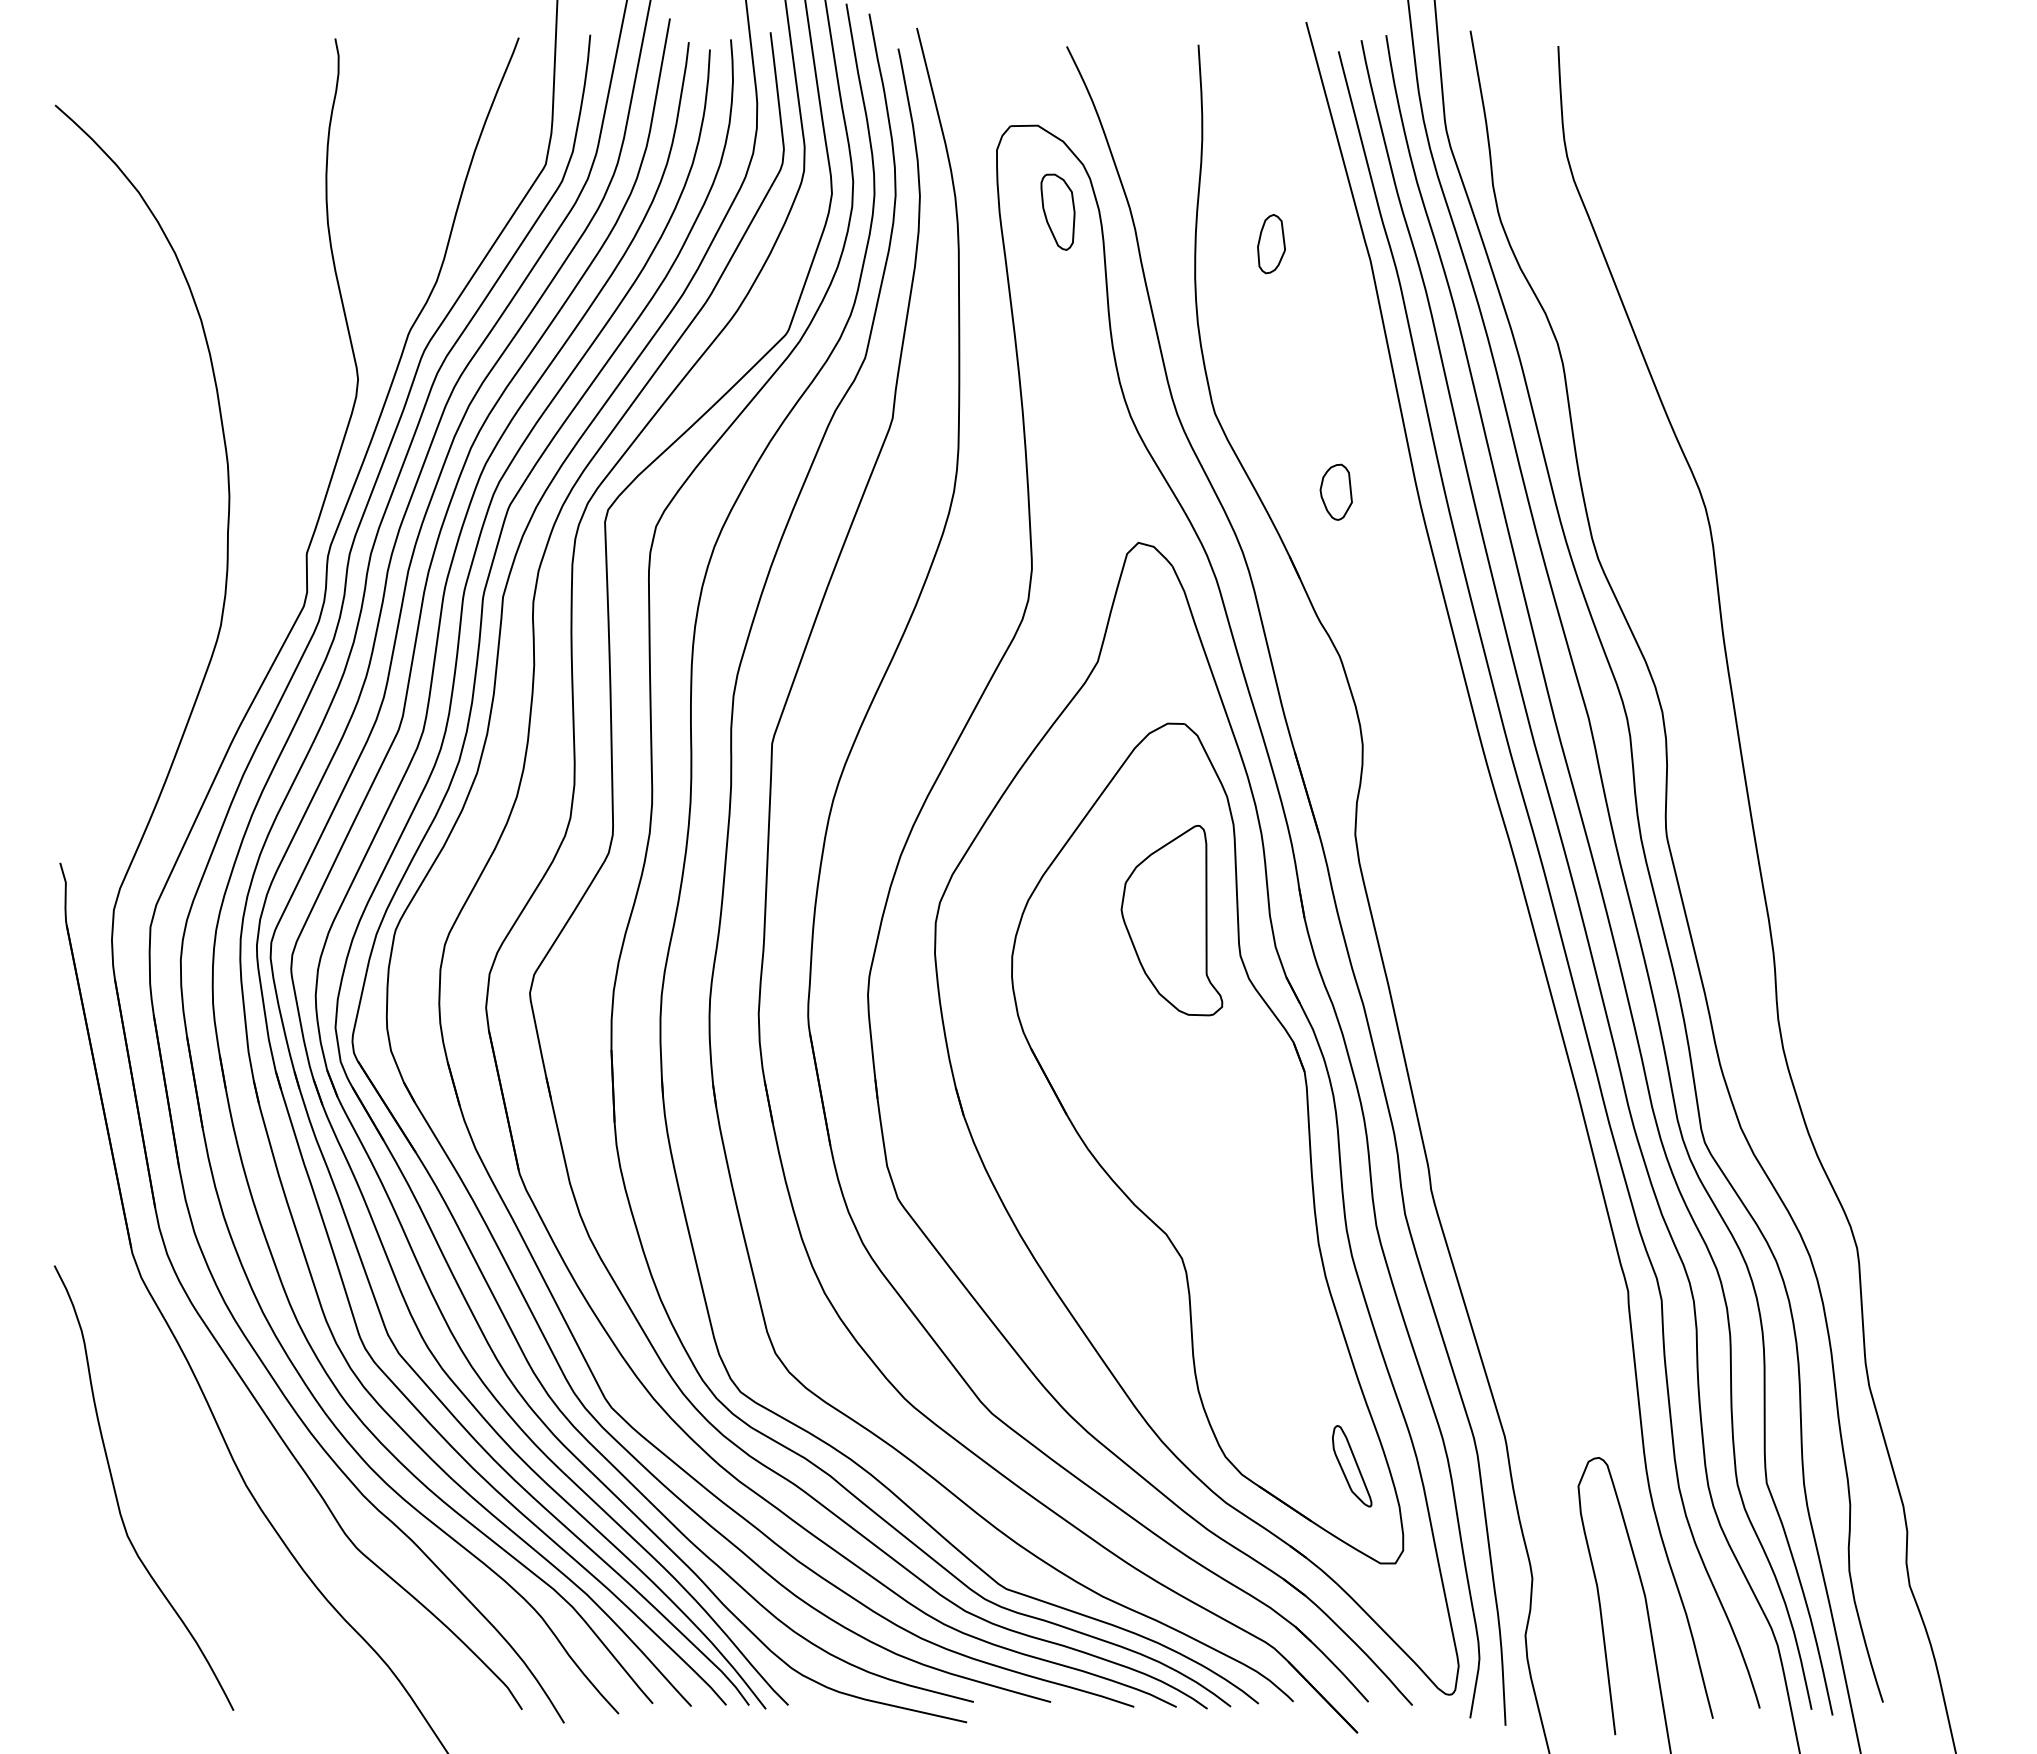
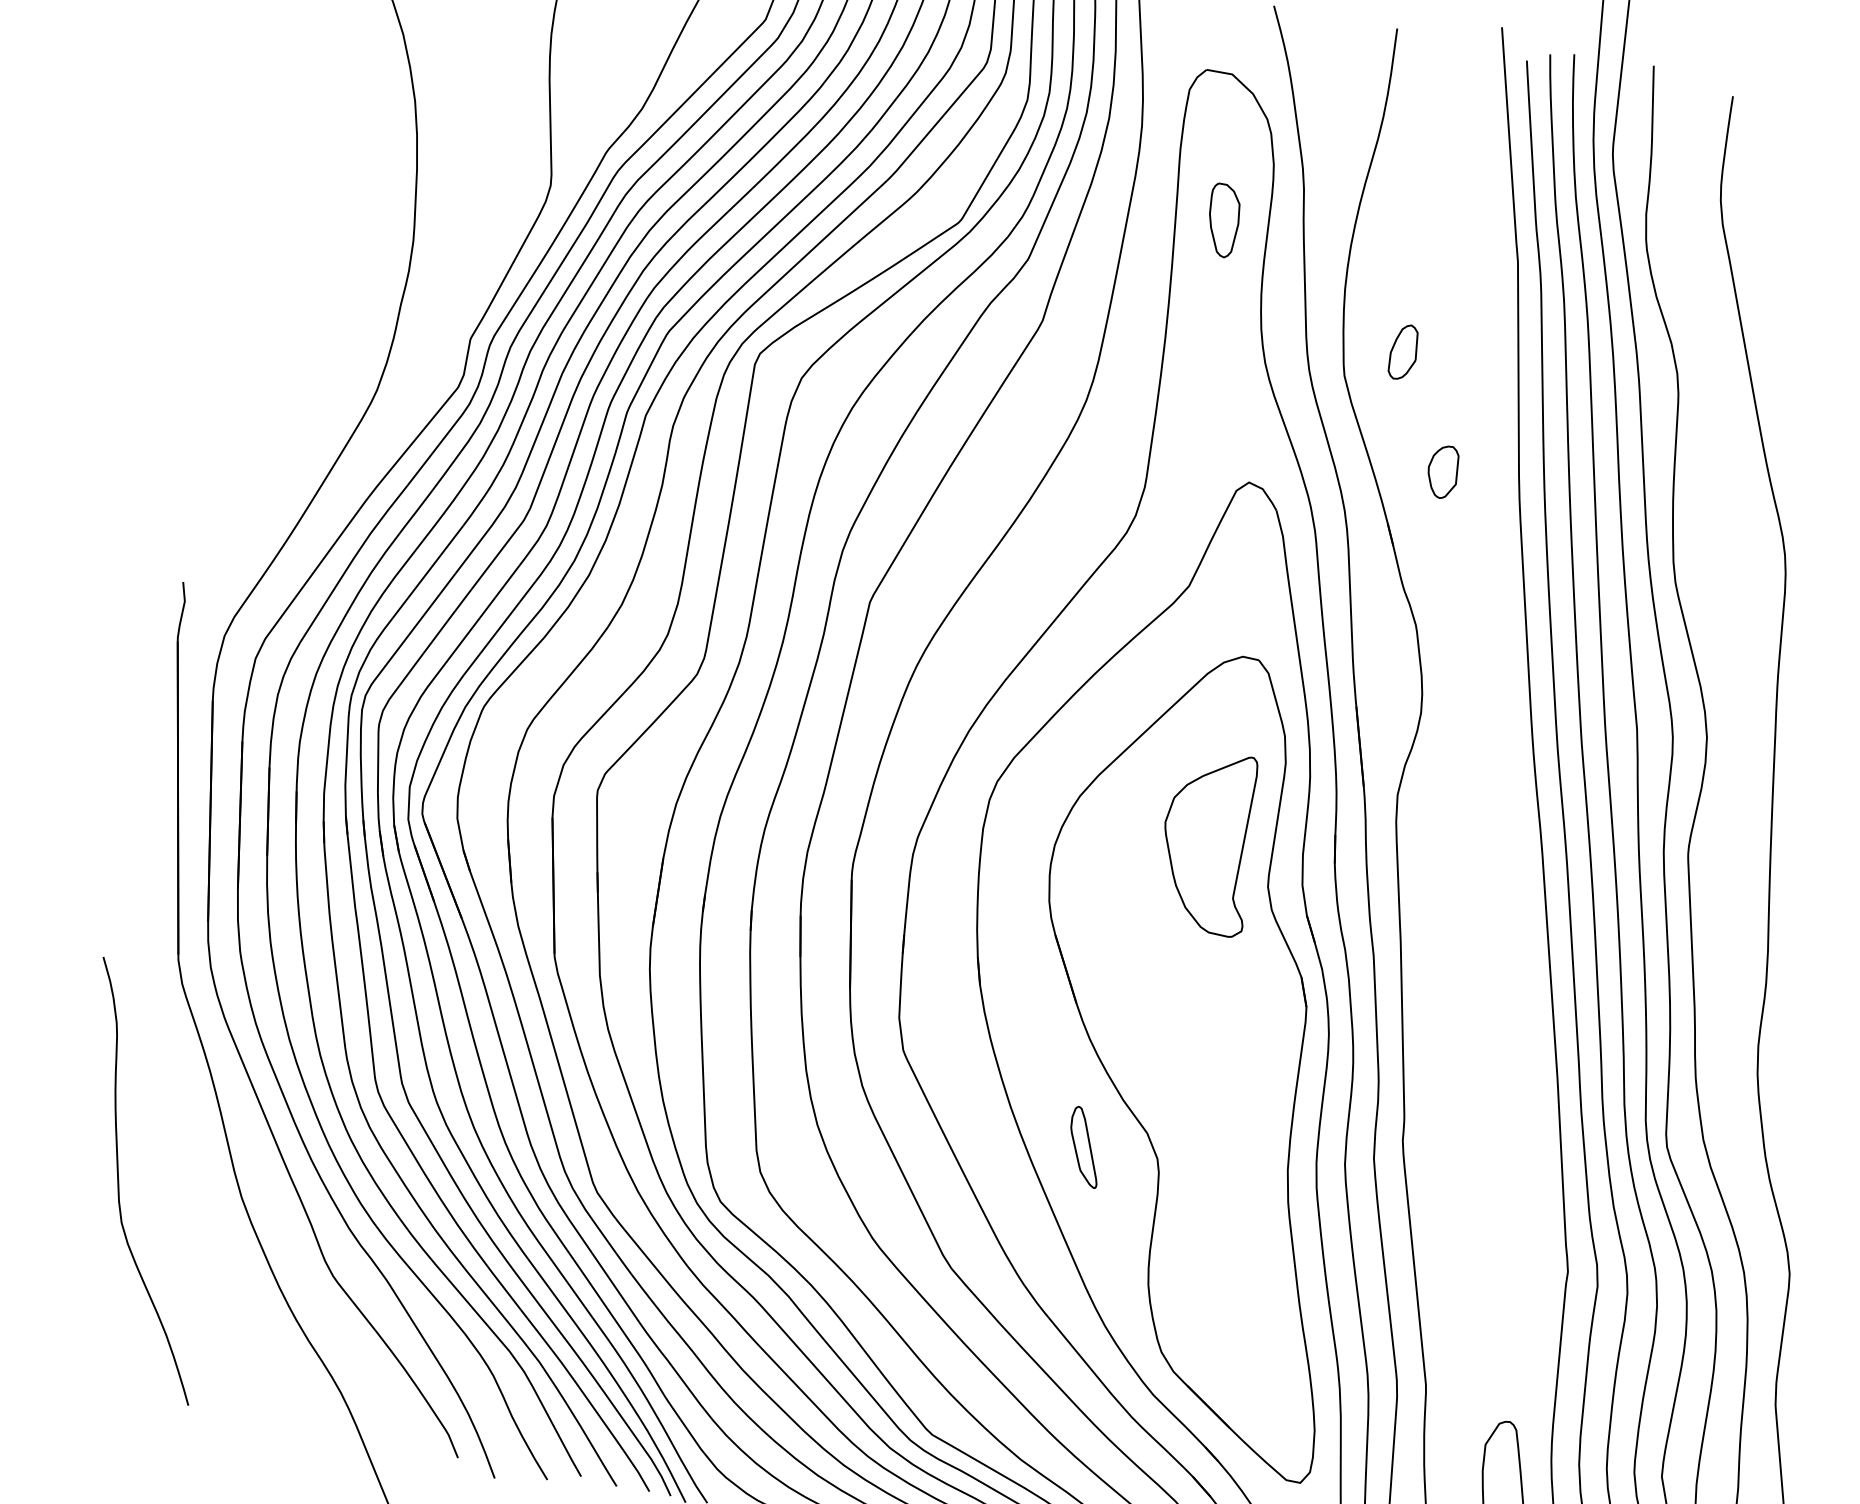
part: (1057, 211) -> (1222, 219), moved
part: (1271, 244) -> (1403, 352), moved
part: (1352, 1466) -> (1085, 1147), moved

